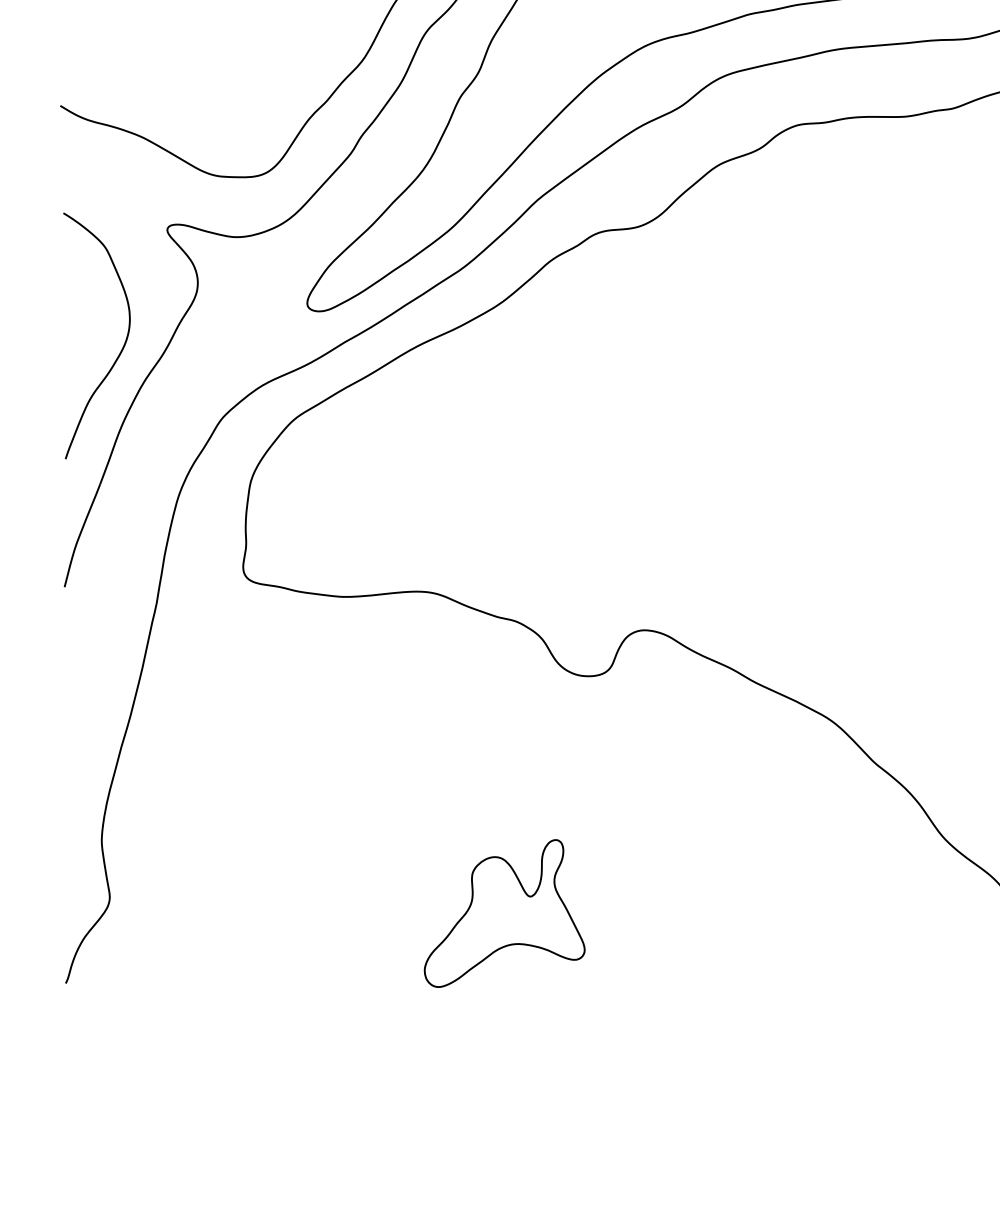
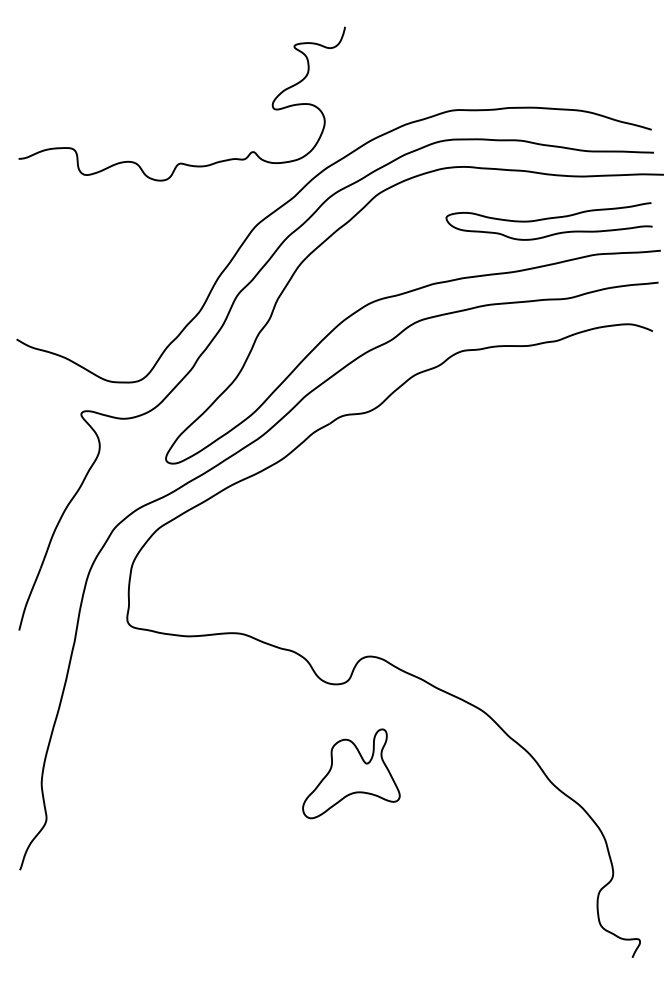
curve: (121, 347) -> (53, 485), removed
part: (504, 912) -> (351, 773), moved

